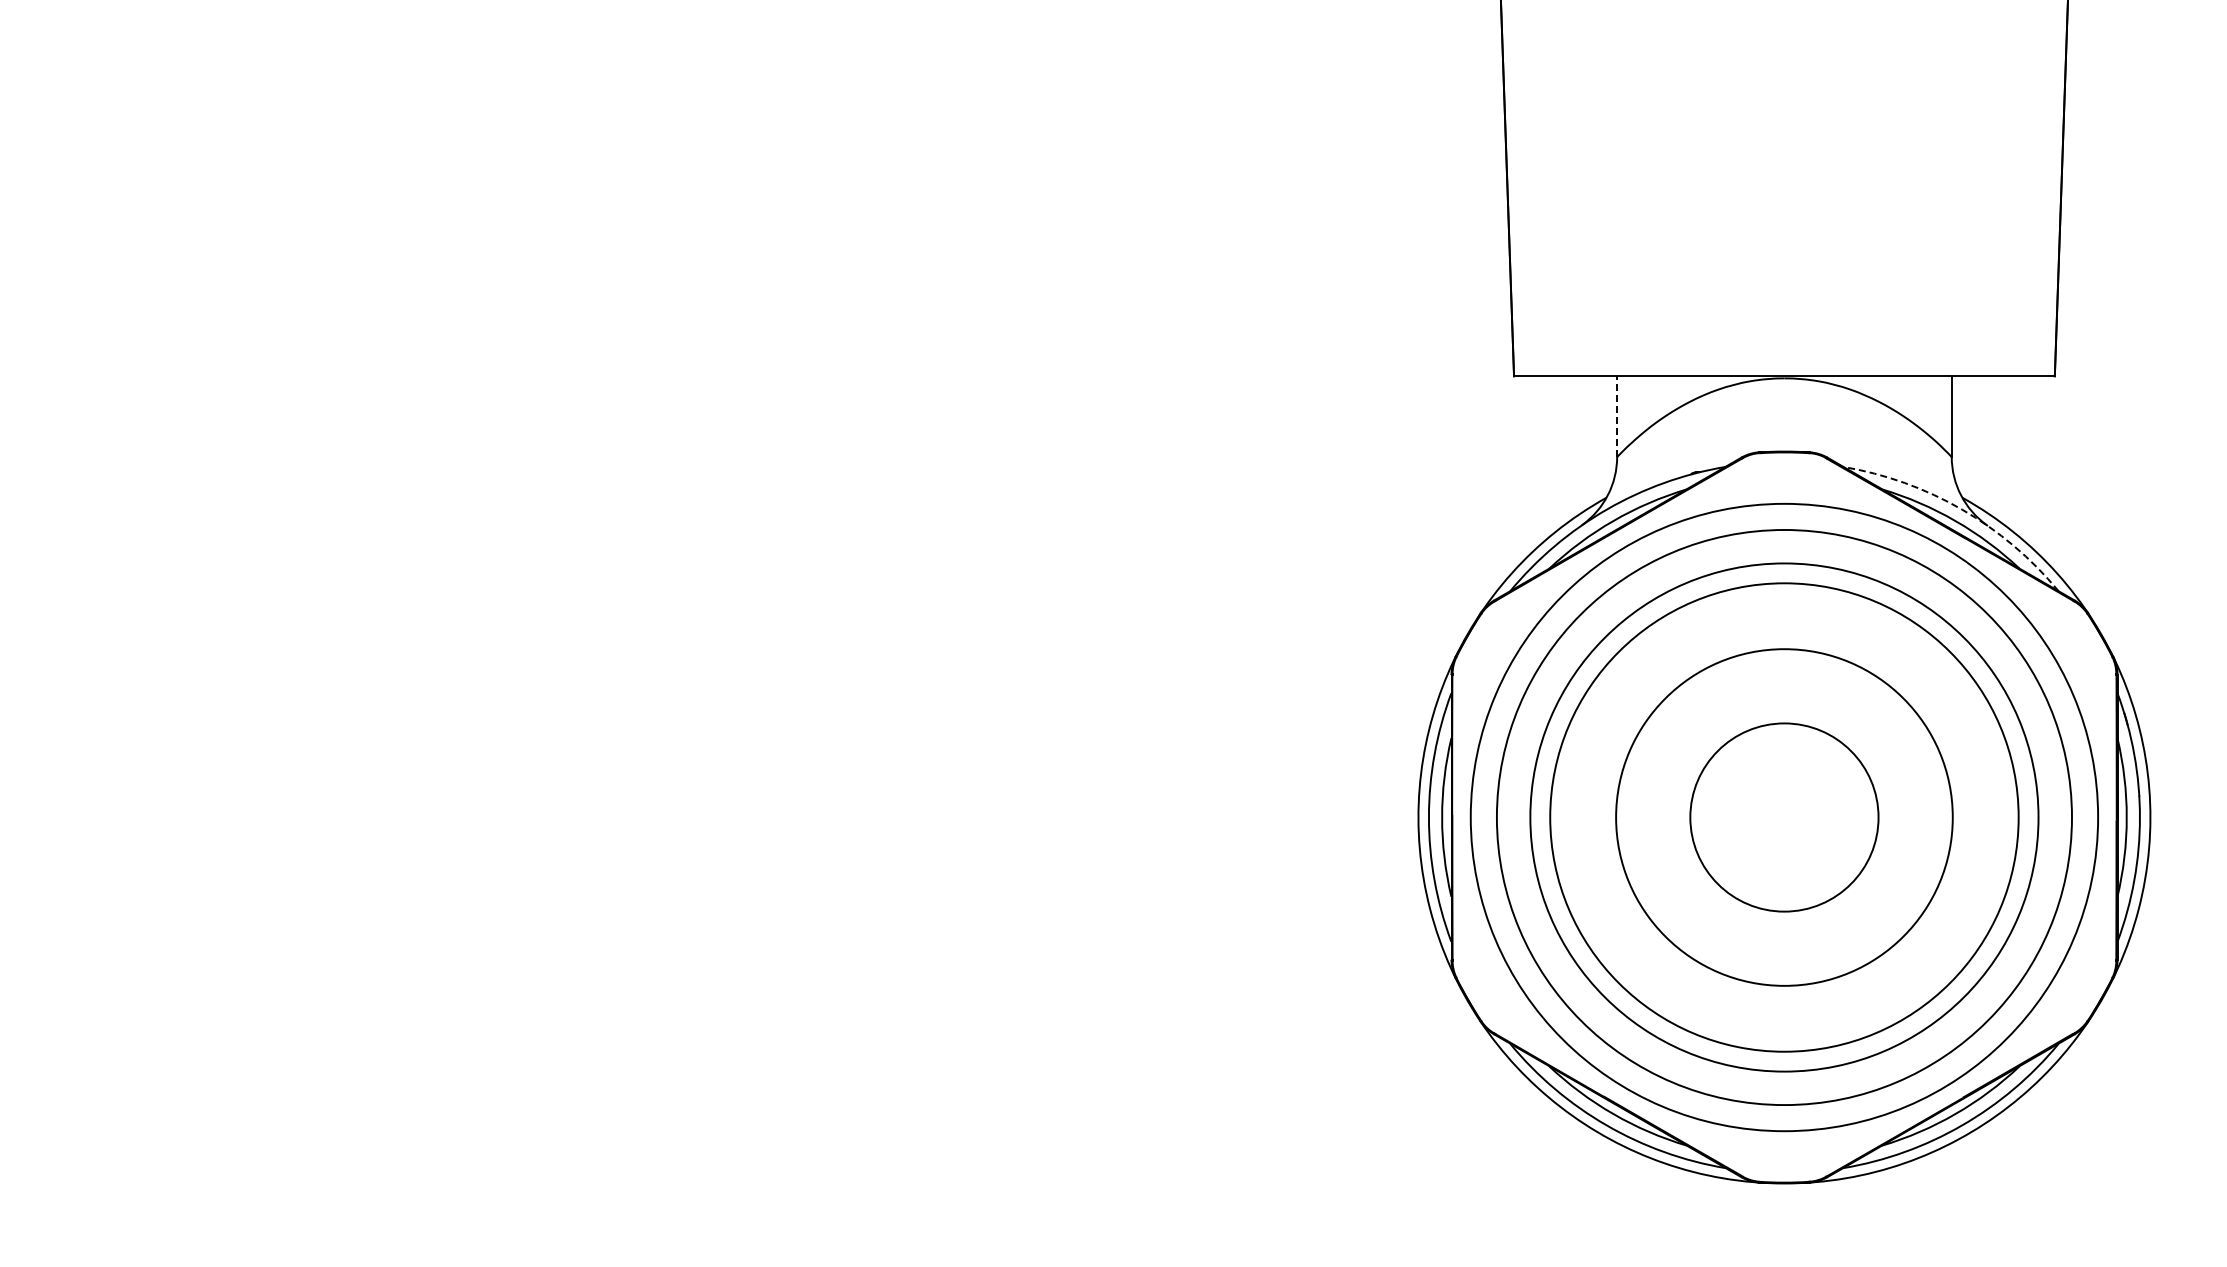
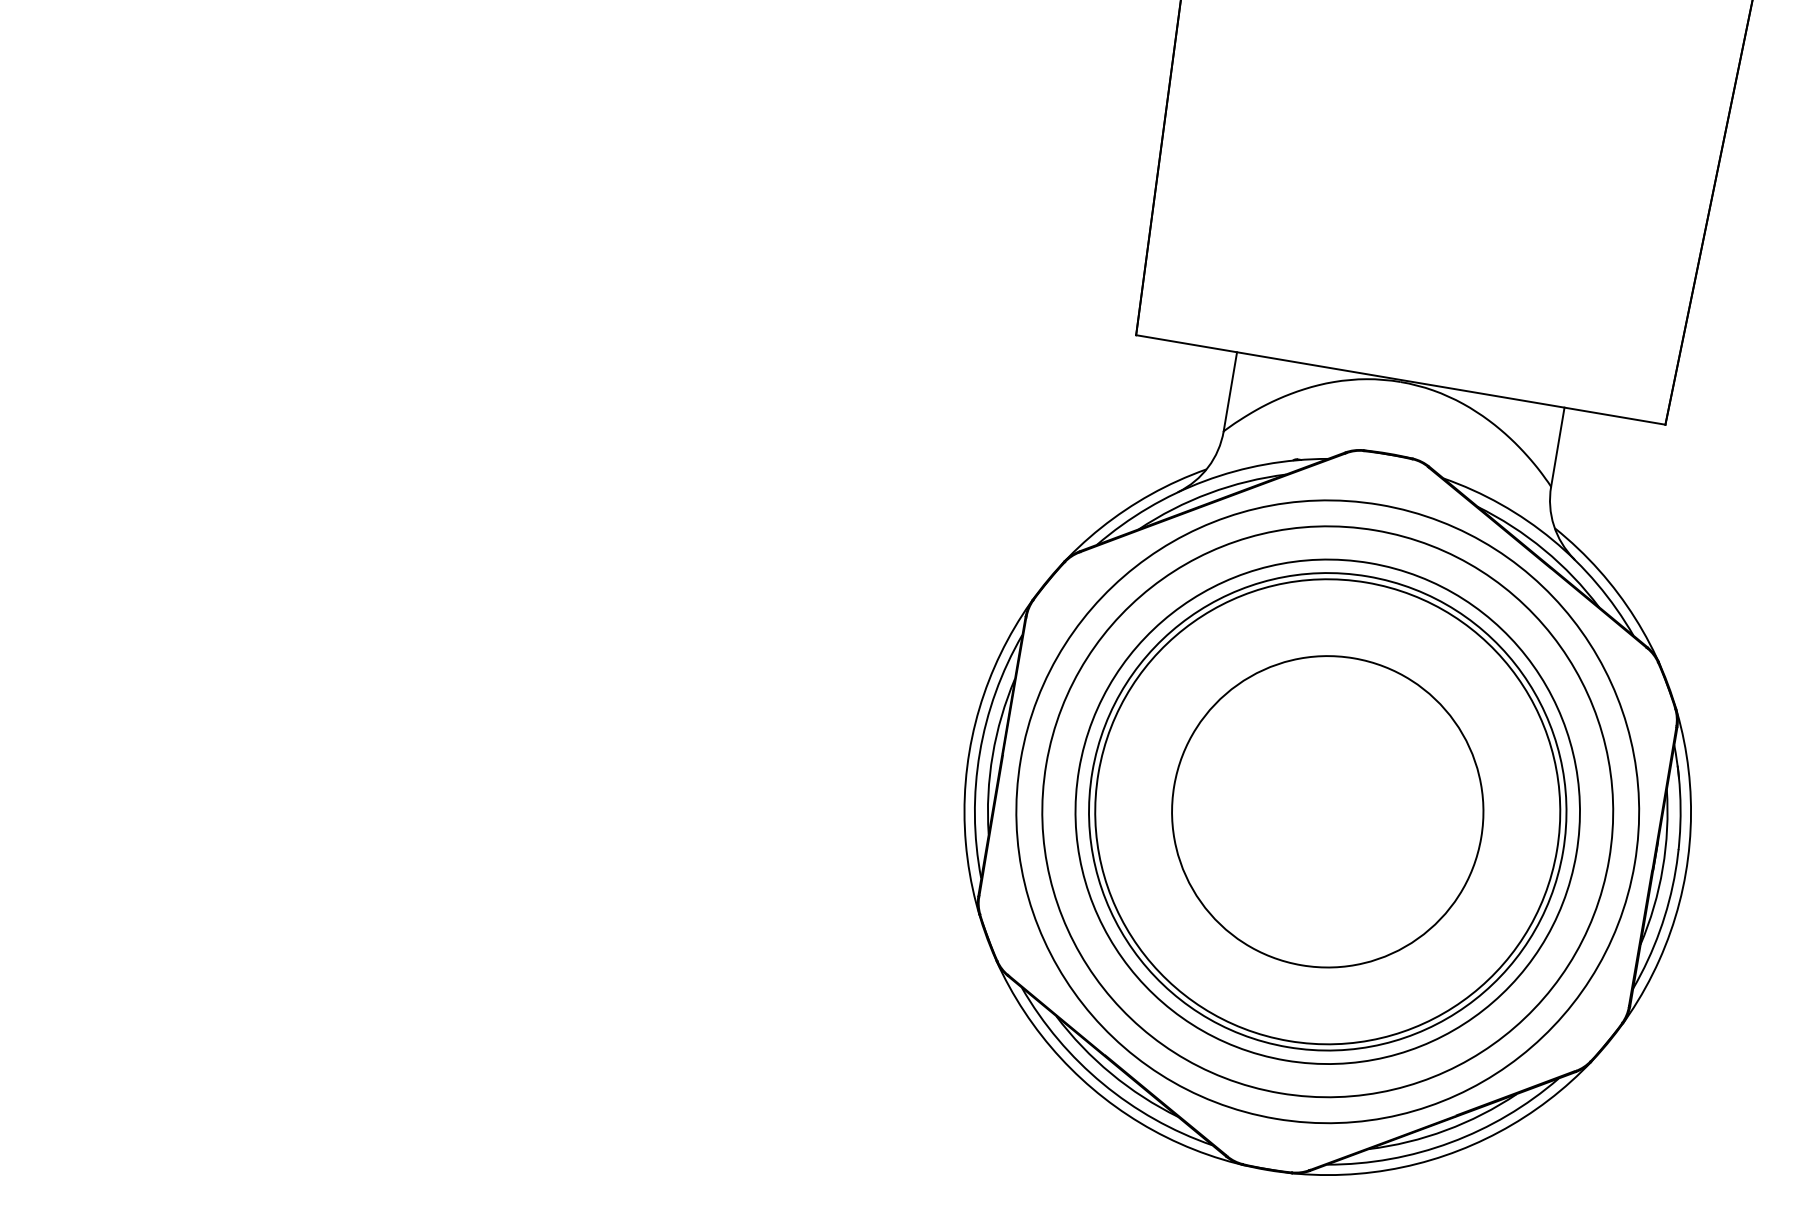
line: (1617, 416) -> (1230, 391), dashed -> solid
arc: (1962, 509) -> (1553, 539), dashed -> solid
circle: (1783, 817) -> (1326, 811), size x1.43
circle: (1784, 817) -> (1327, 811), size x1.67

